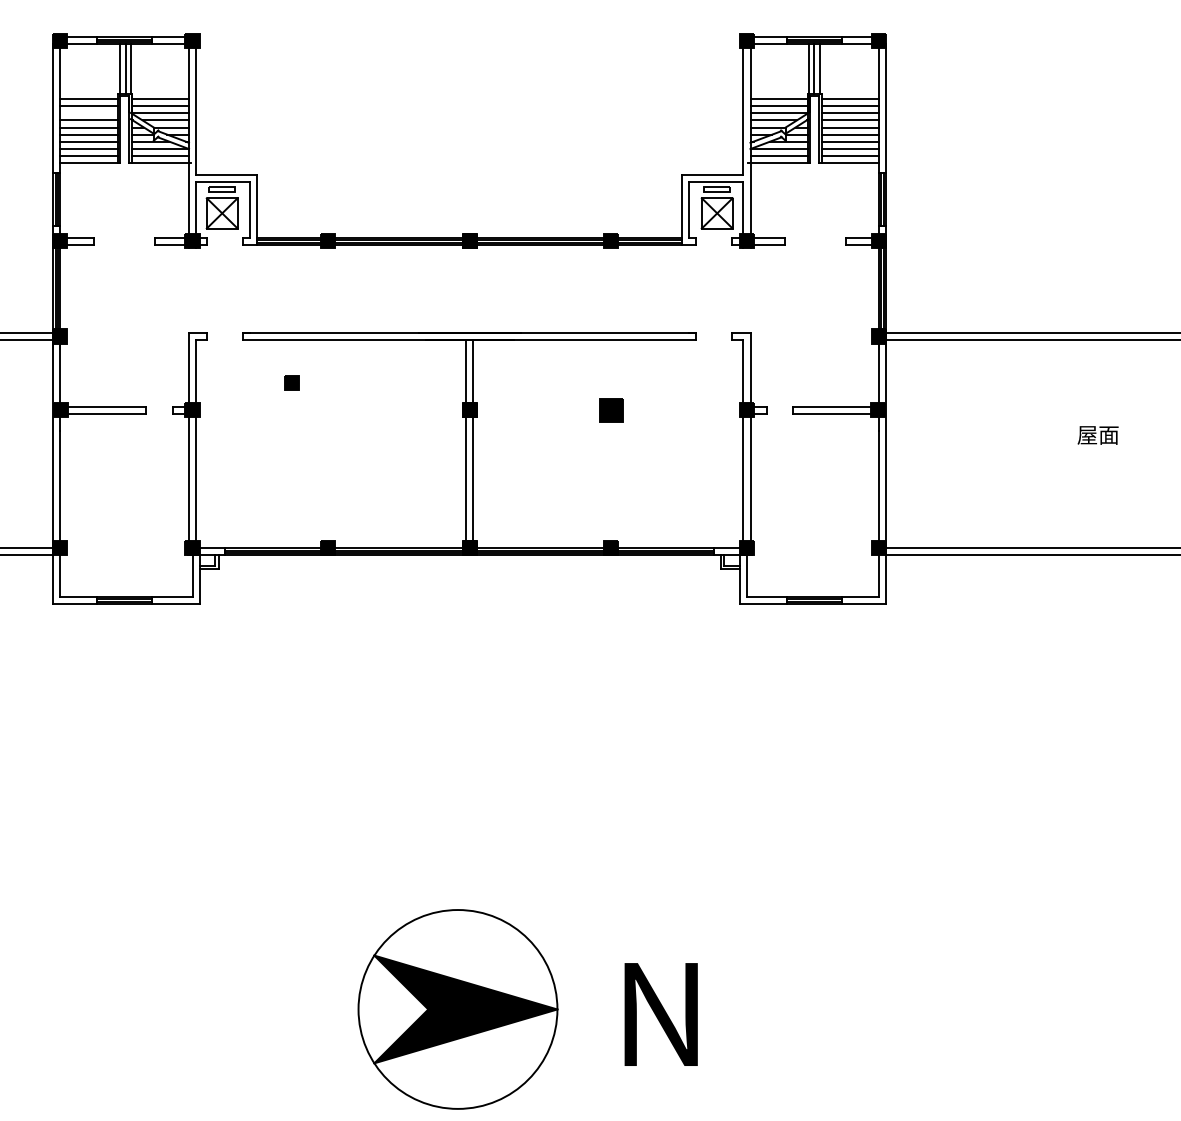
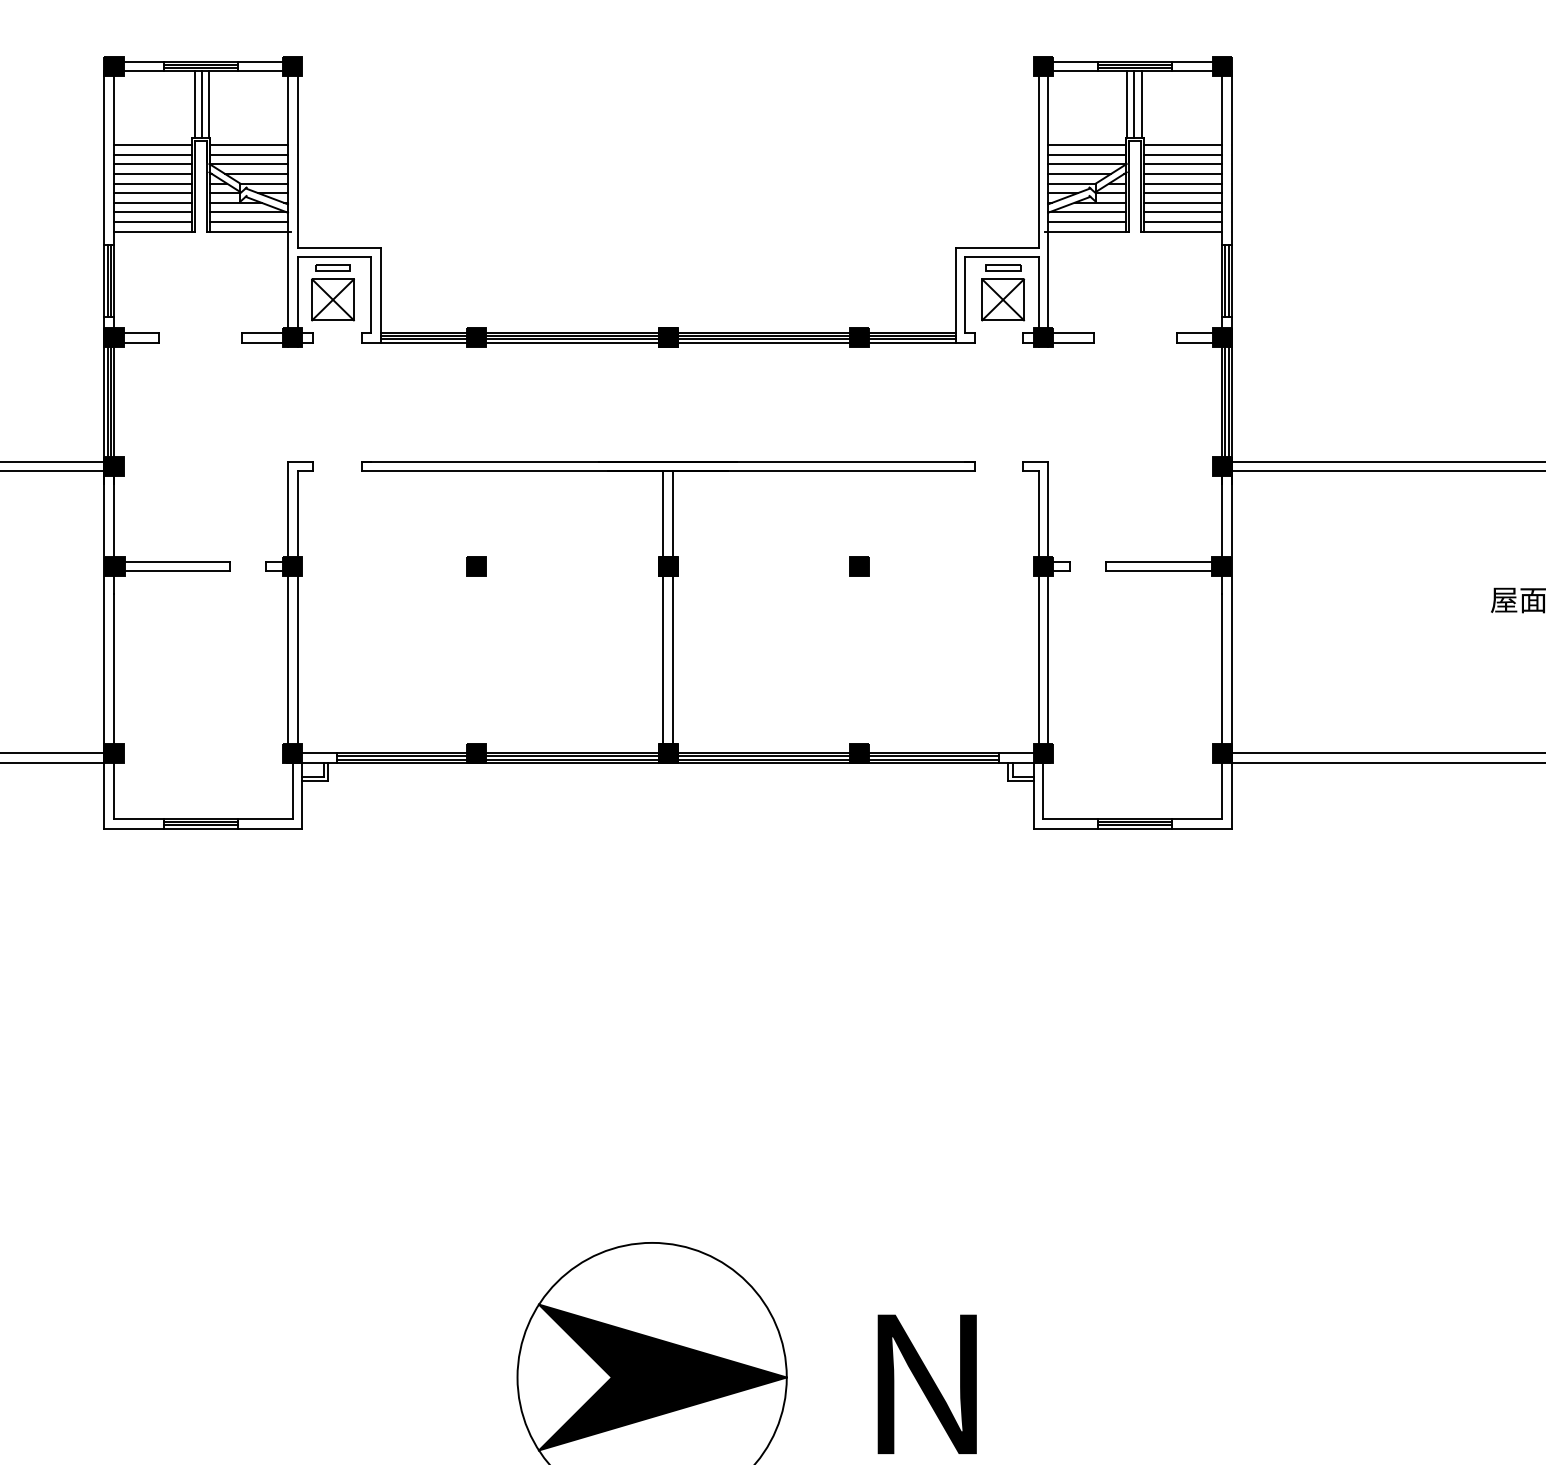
line: (88, 113) -> (151, 164), added
part: (291, 382) -> (475, 565), moved
part: (610, 409) -> (858, 565), size x0.62

